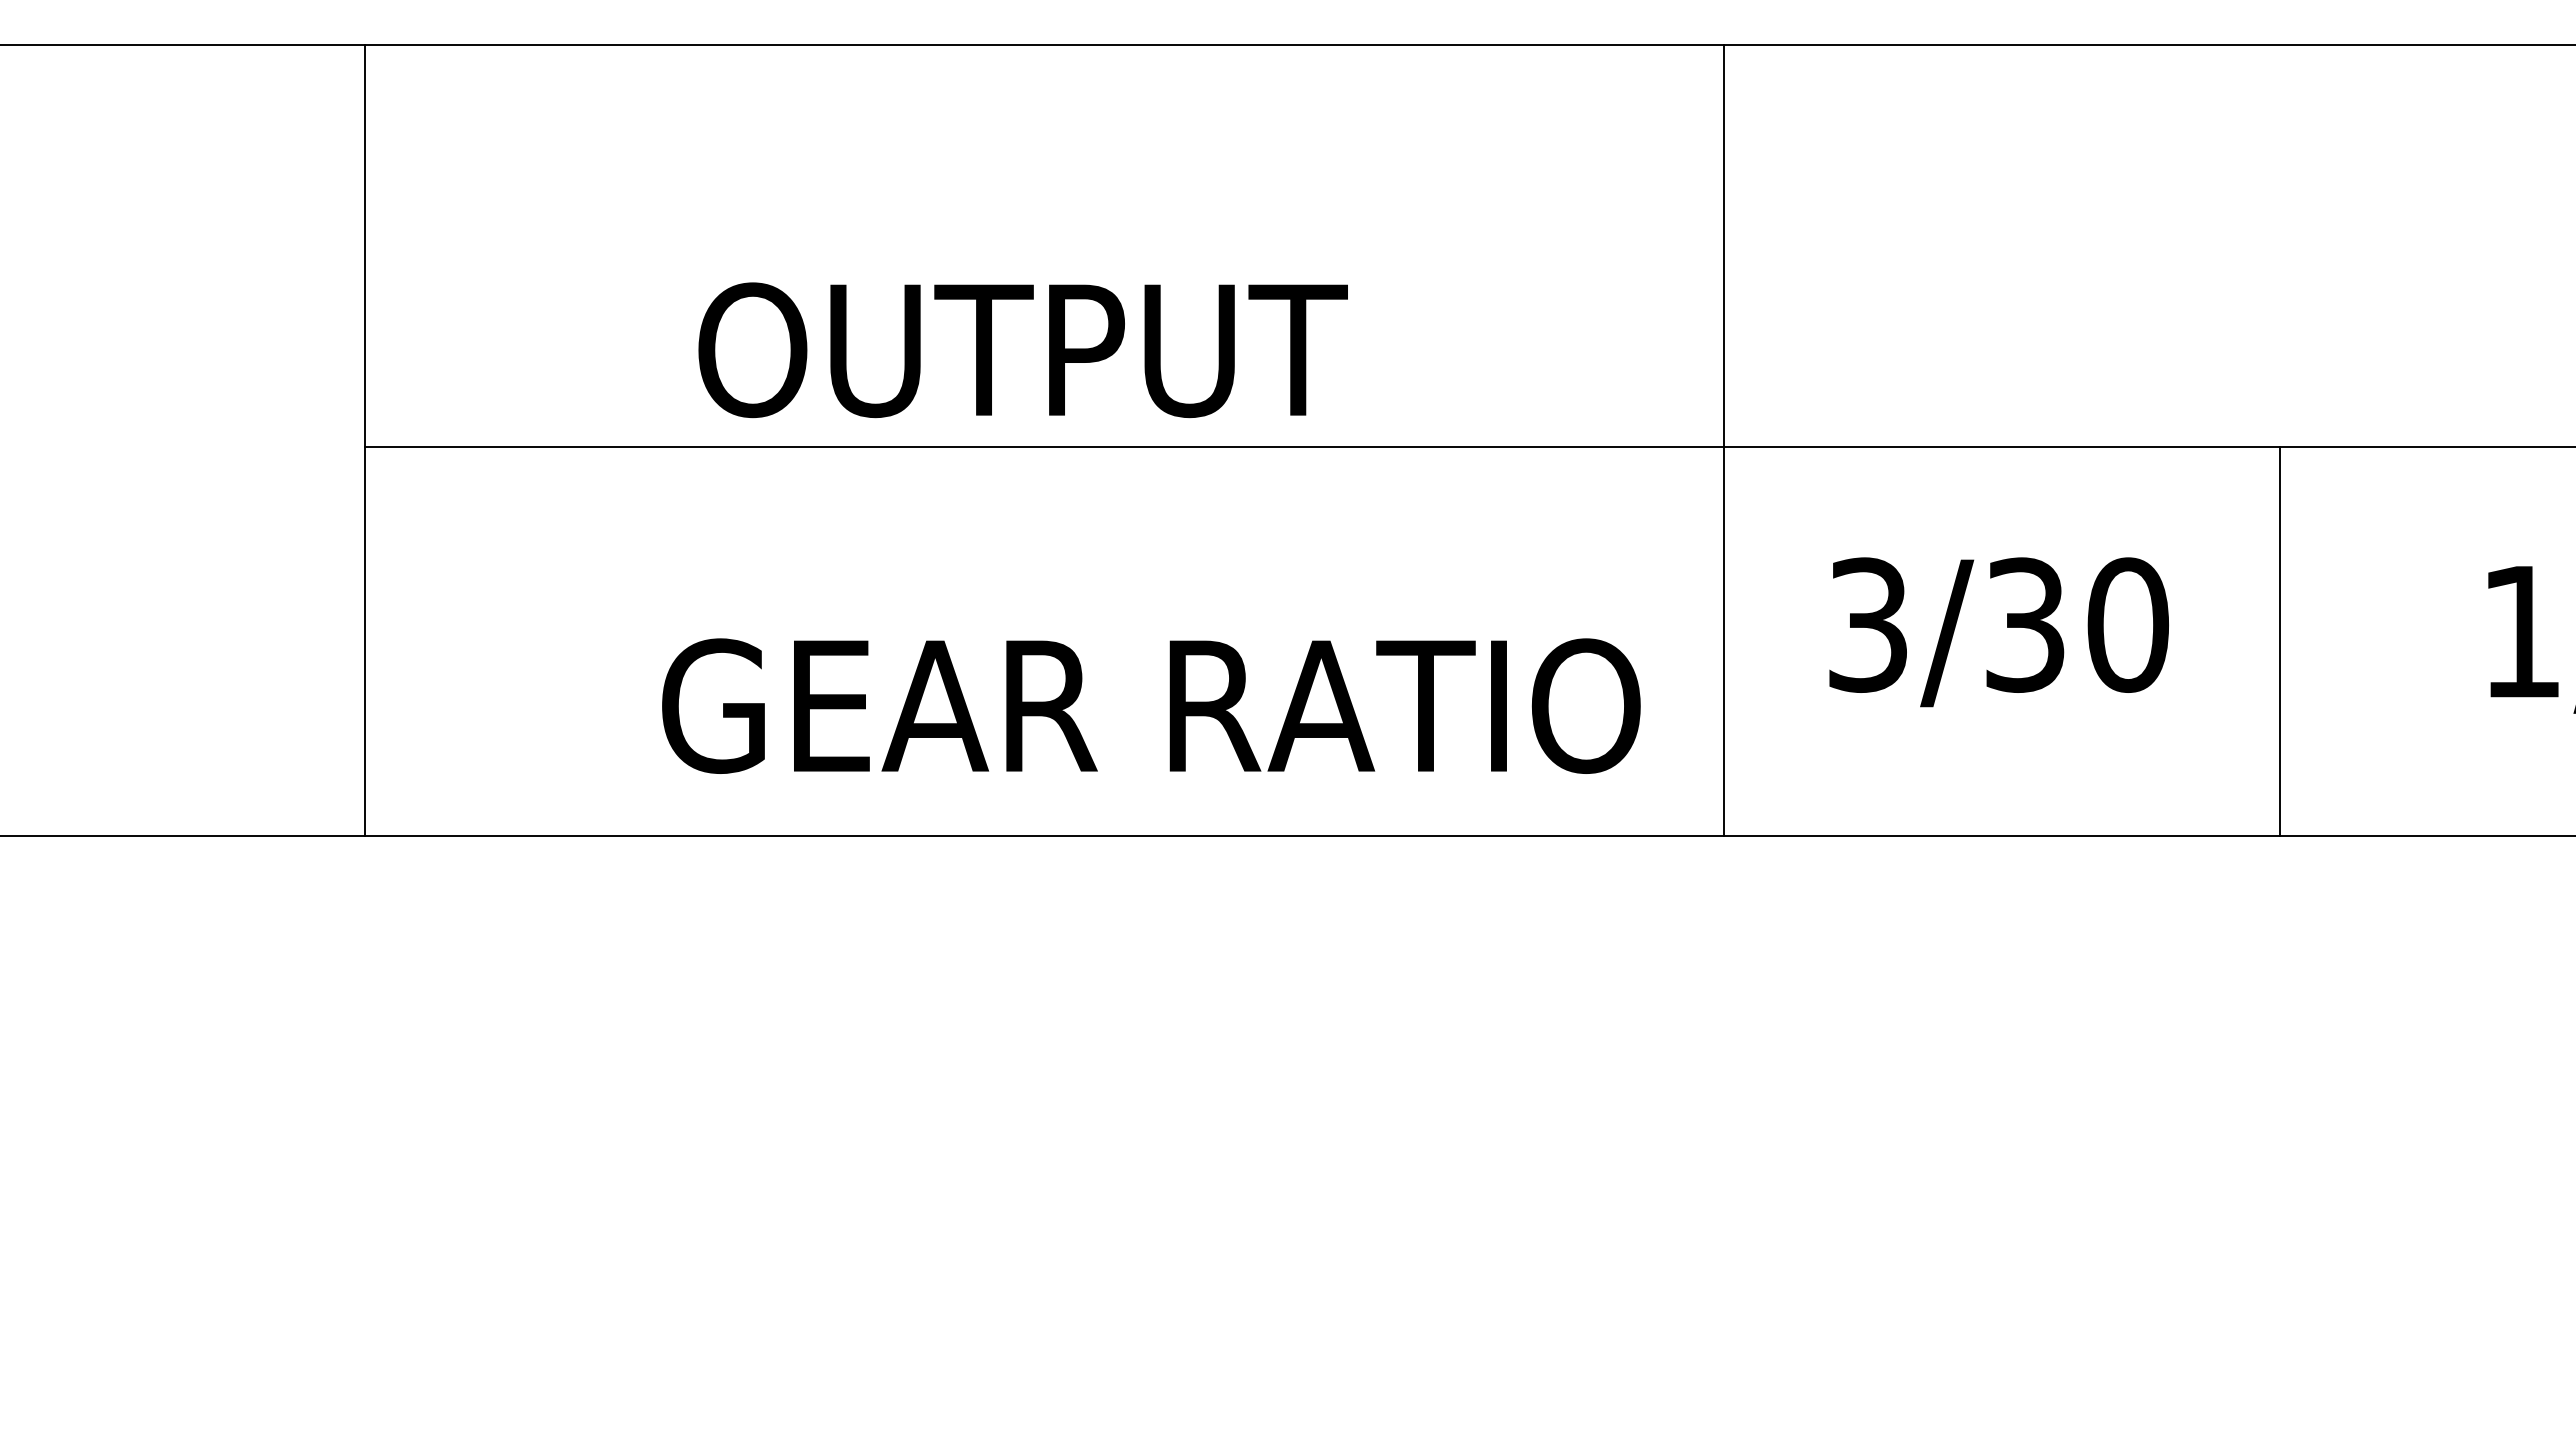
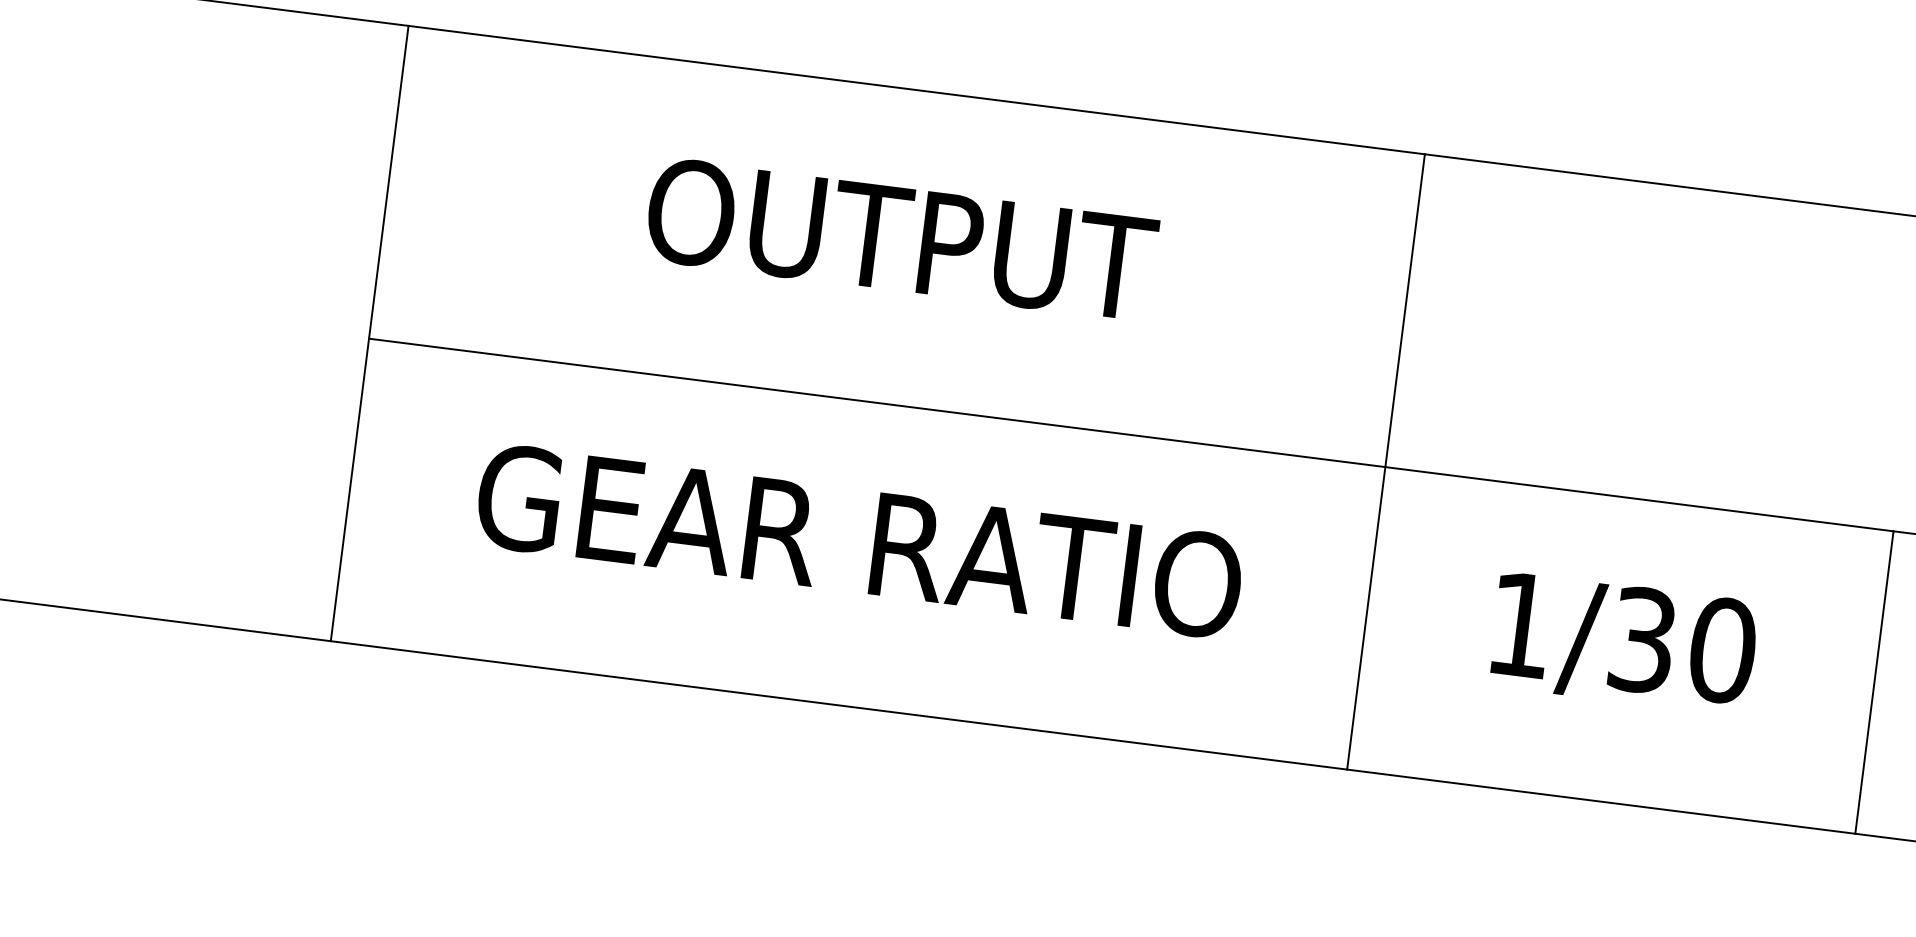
text: (1022, 350) -> (901, 239), moved
line: (1723, 439) -> (1385, 461), moved
text: (1867, 624) -> (1520, 624), 3/30 -> 1/30
line: (2280, 641) -> (1874, 682), moved
text: (1151, 705) -> (859, 540), moved

